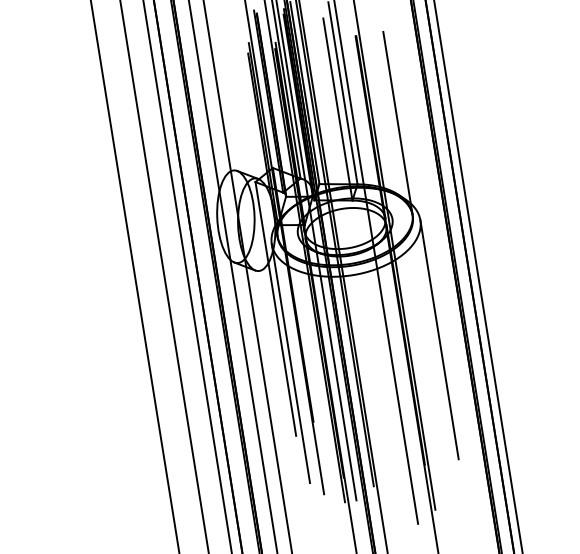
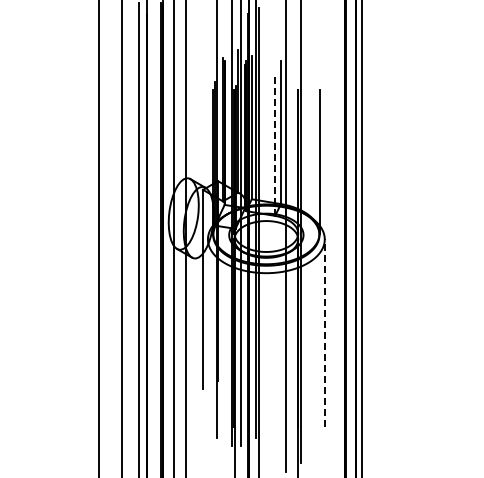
line: (338, 109) -> (275, 144), solid -> dashed
line: (439, 340) -> (324, 333), solid -> dashed
line: (290, 363) -> (207, 333), removed

